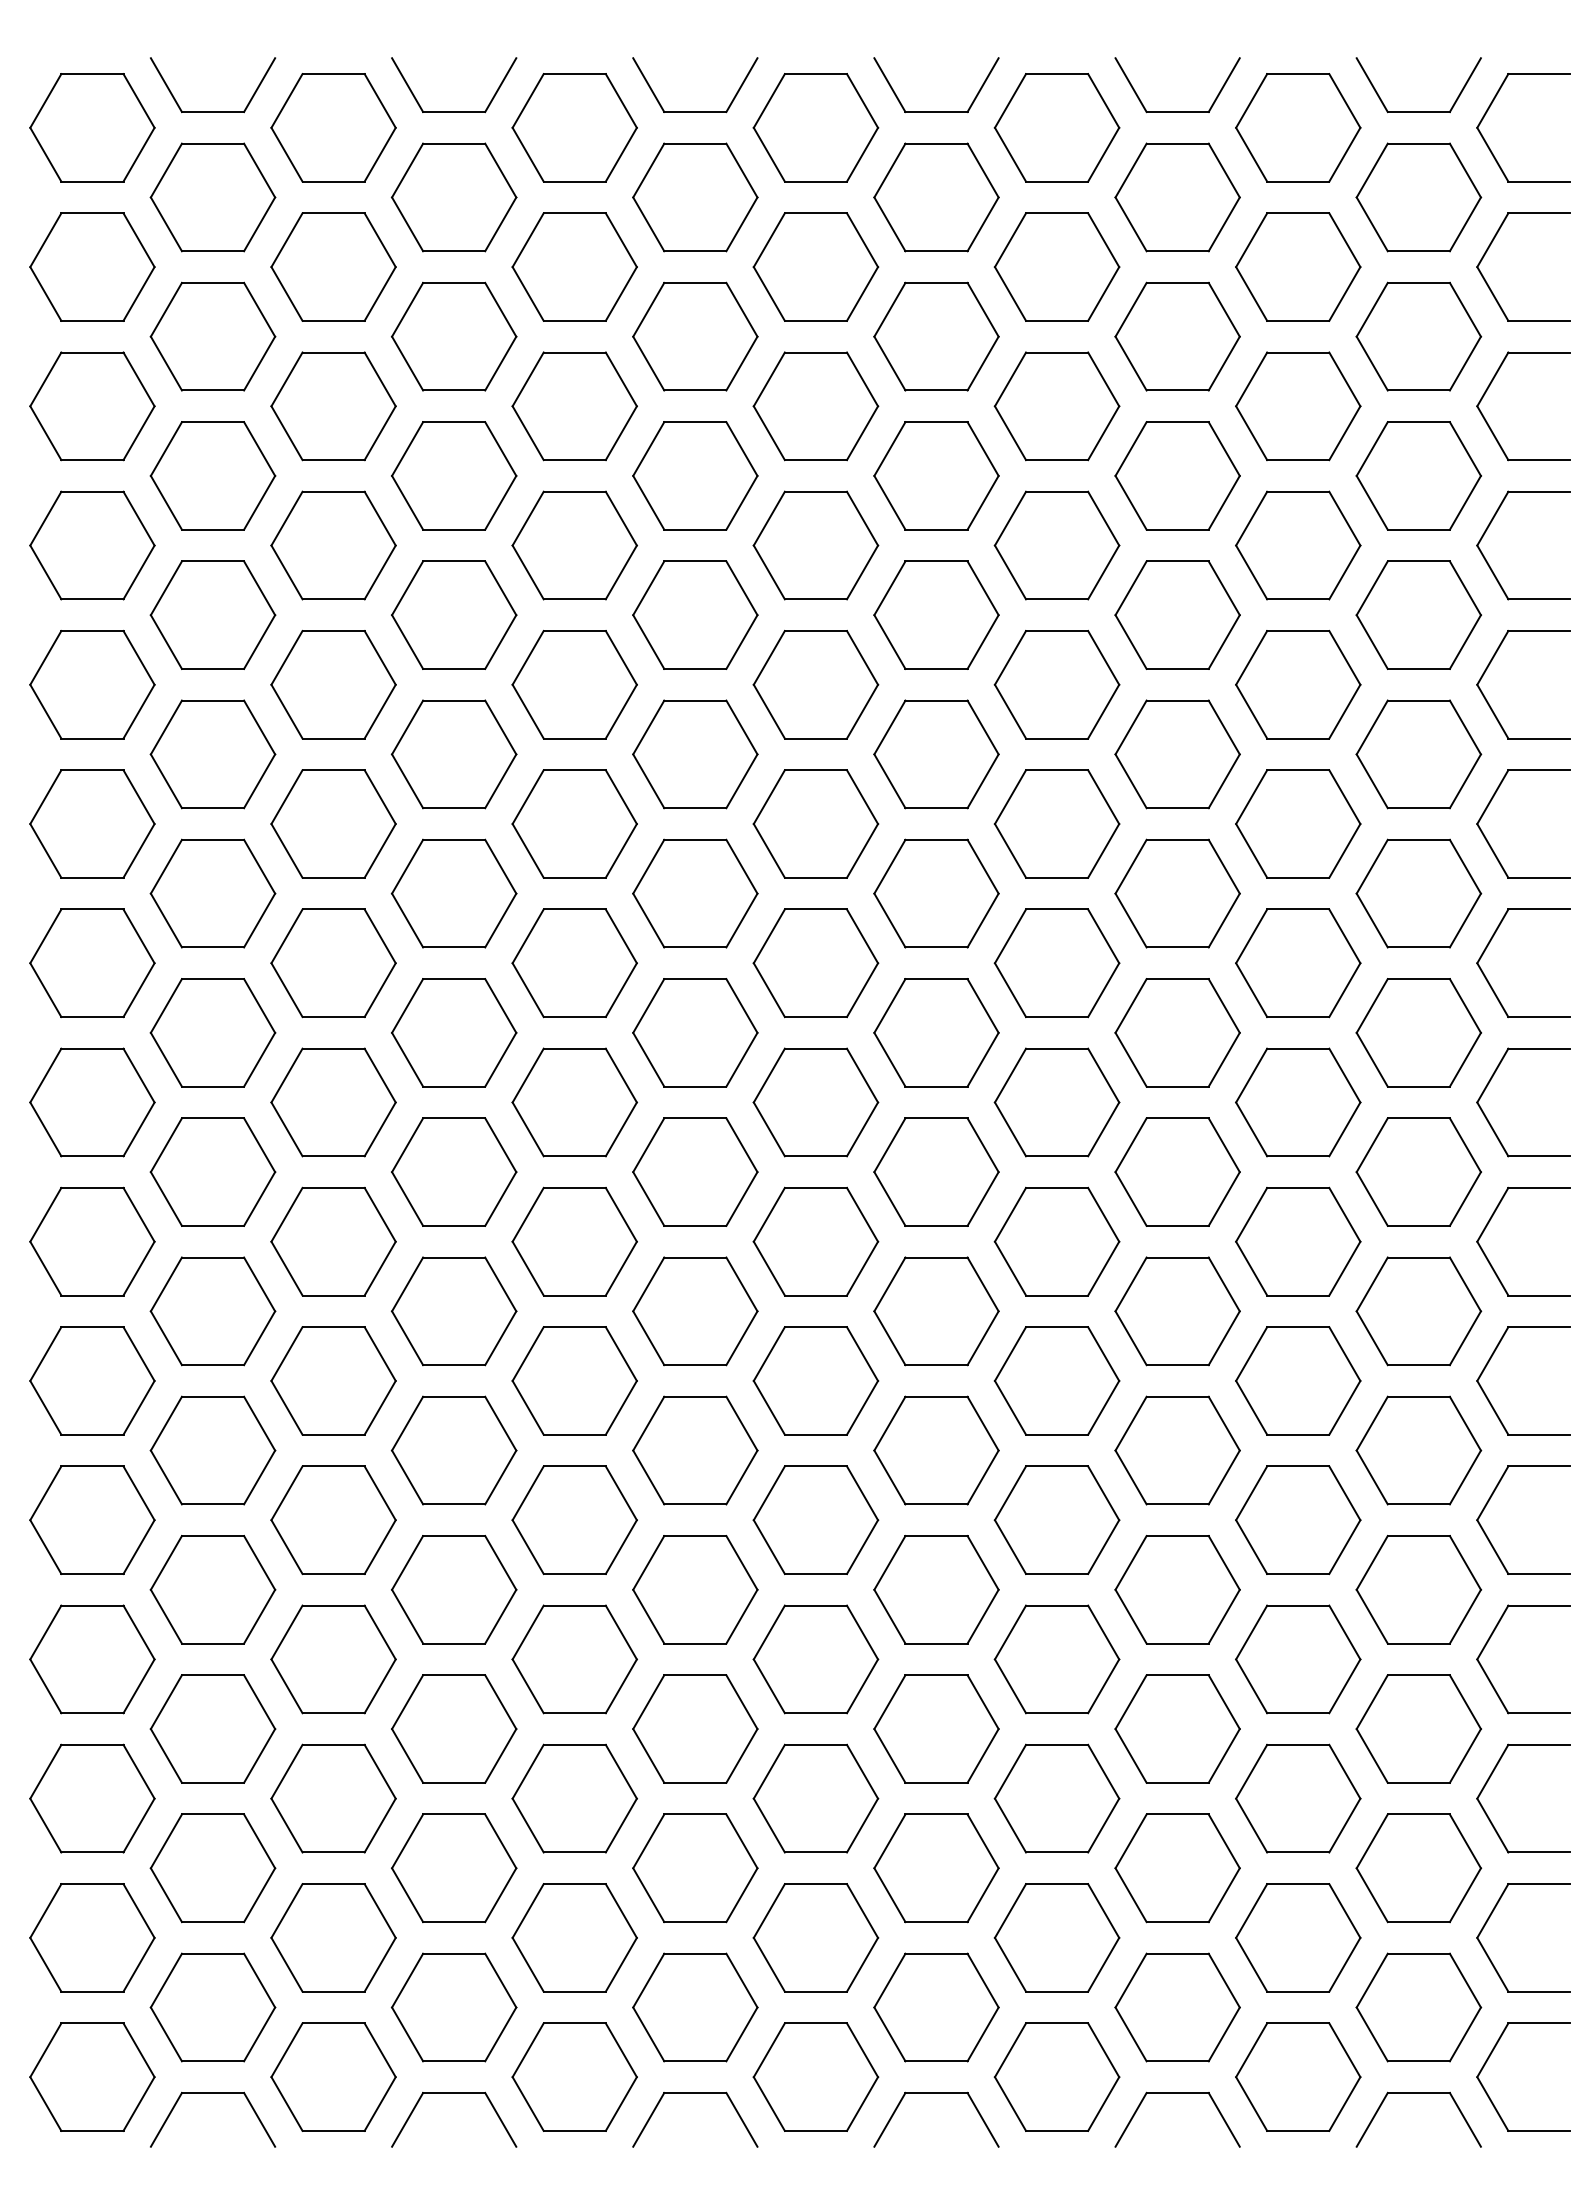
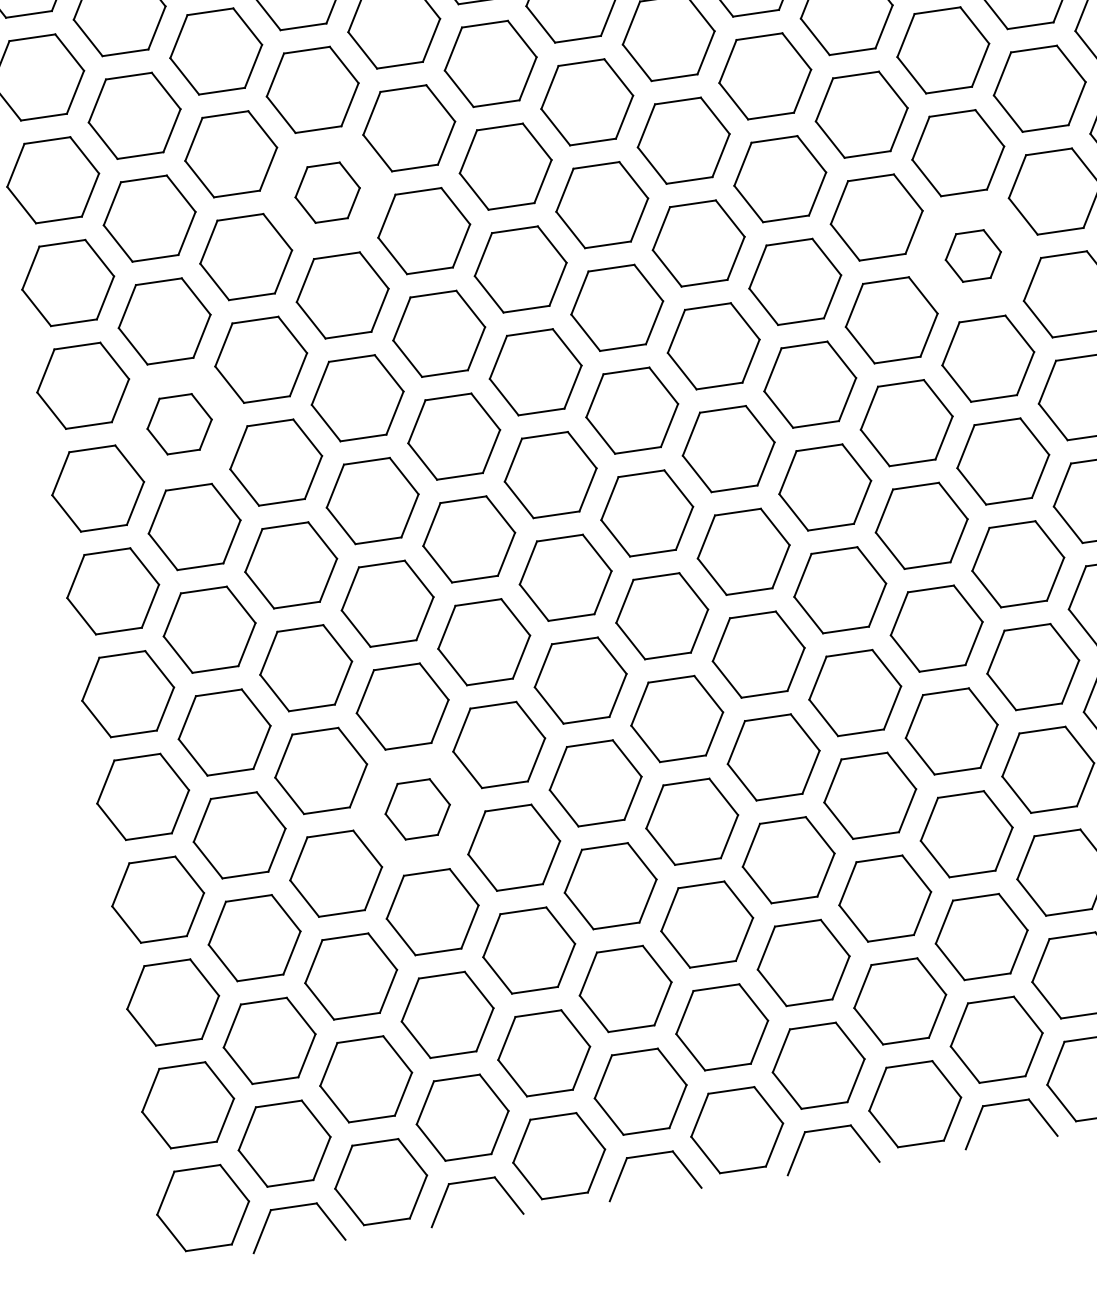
part: (453, 754) -> (327, 192), size x0.7
part: (1298, 963) -> (973, 256), size x0.6
part: (212, 1032) -> (179, 424), size x0.7
part: (454, 1589) -> (417, 809), size x0.7

